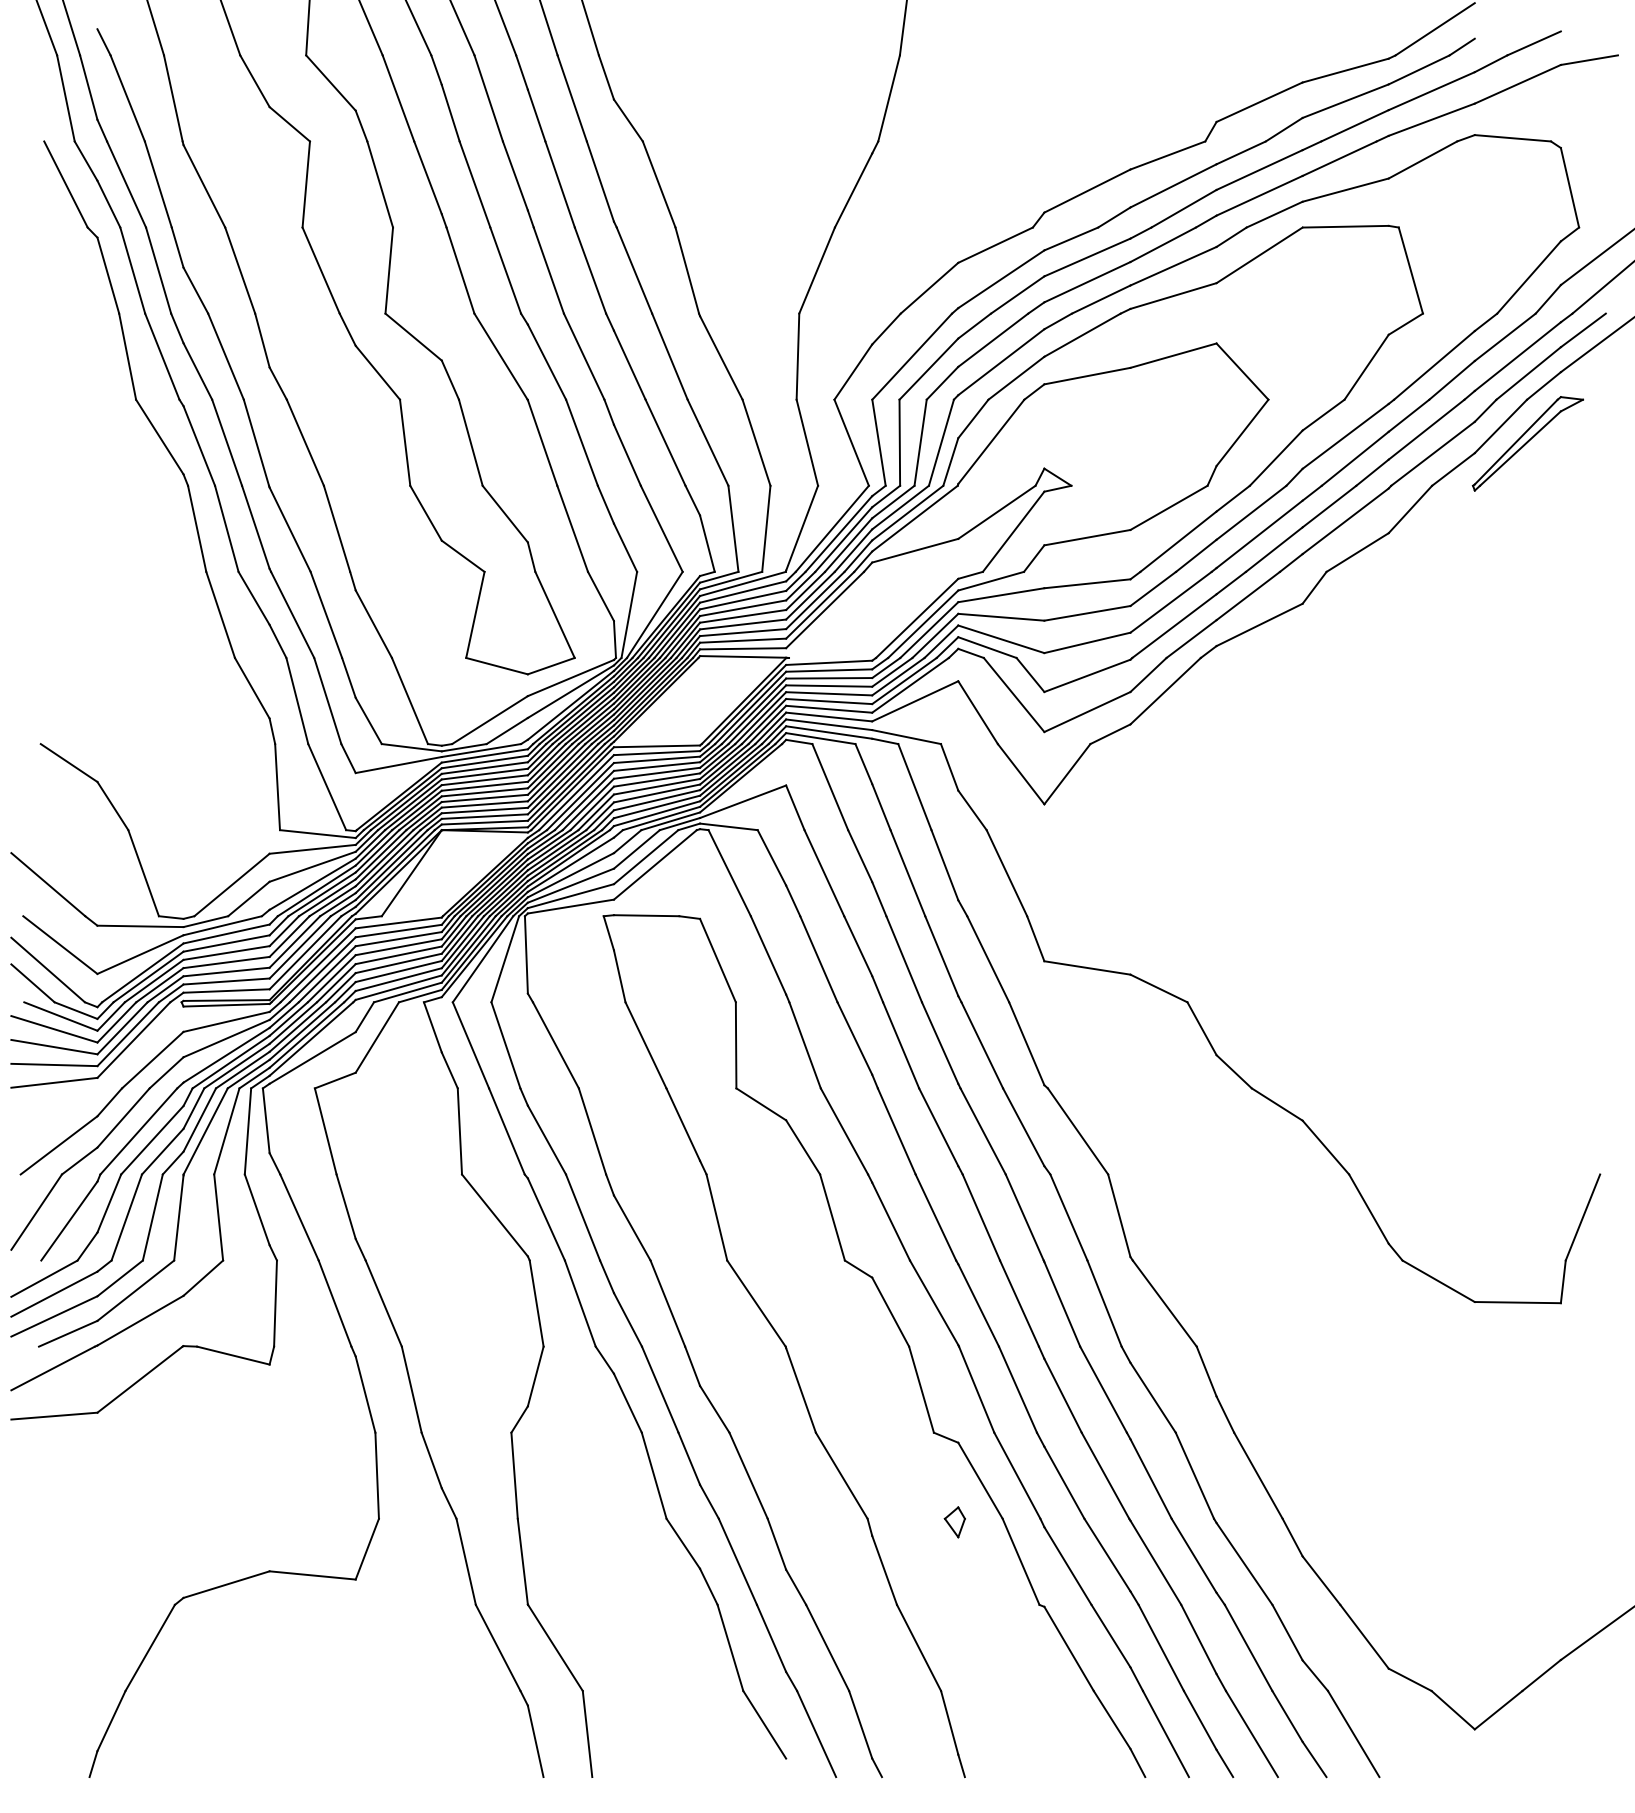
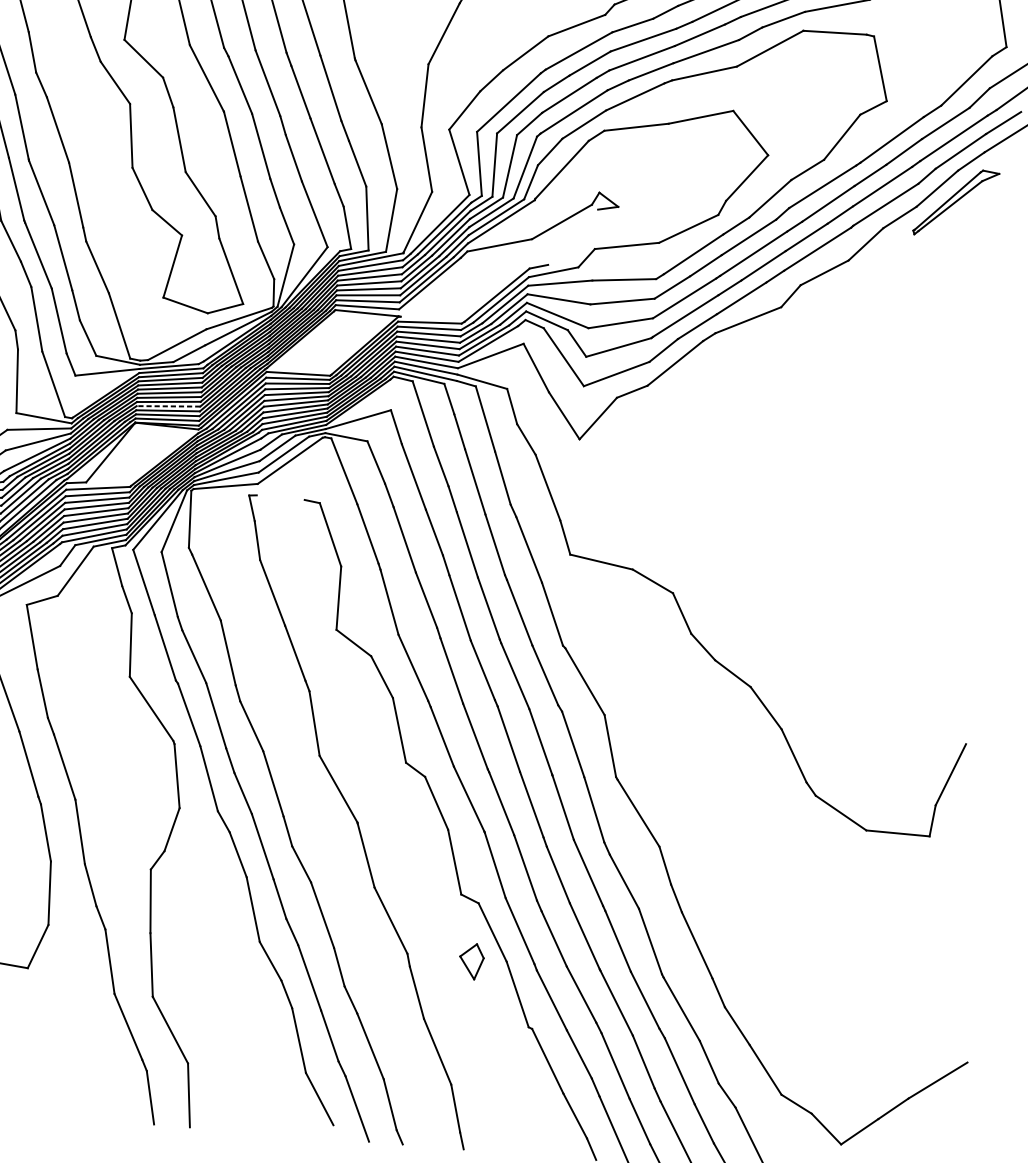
line: (1013, 531) -> (573, 237), removed
line: (484, 804) -> (168, 406), solid -> dashed
line: (646, 915) -> (280, 497), removed
part: (954, 1522) -> (471, 961), size x1.6

